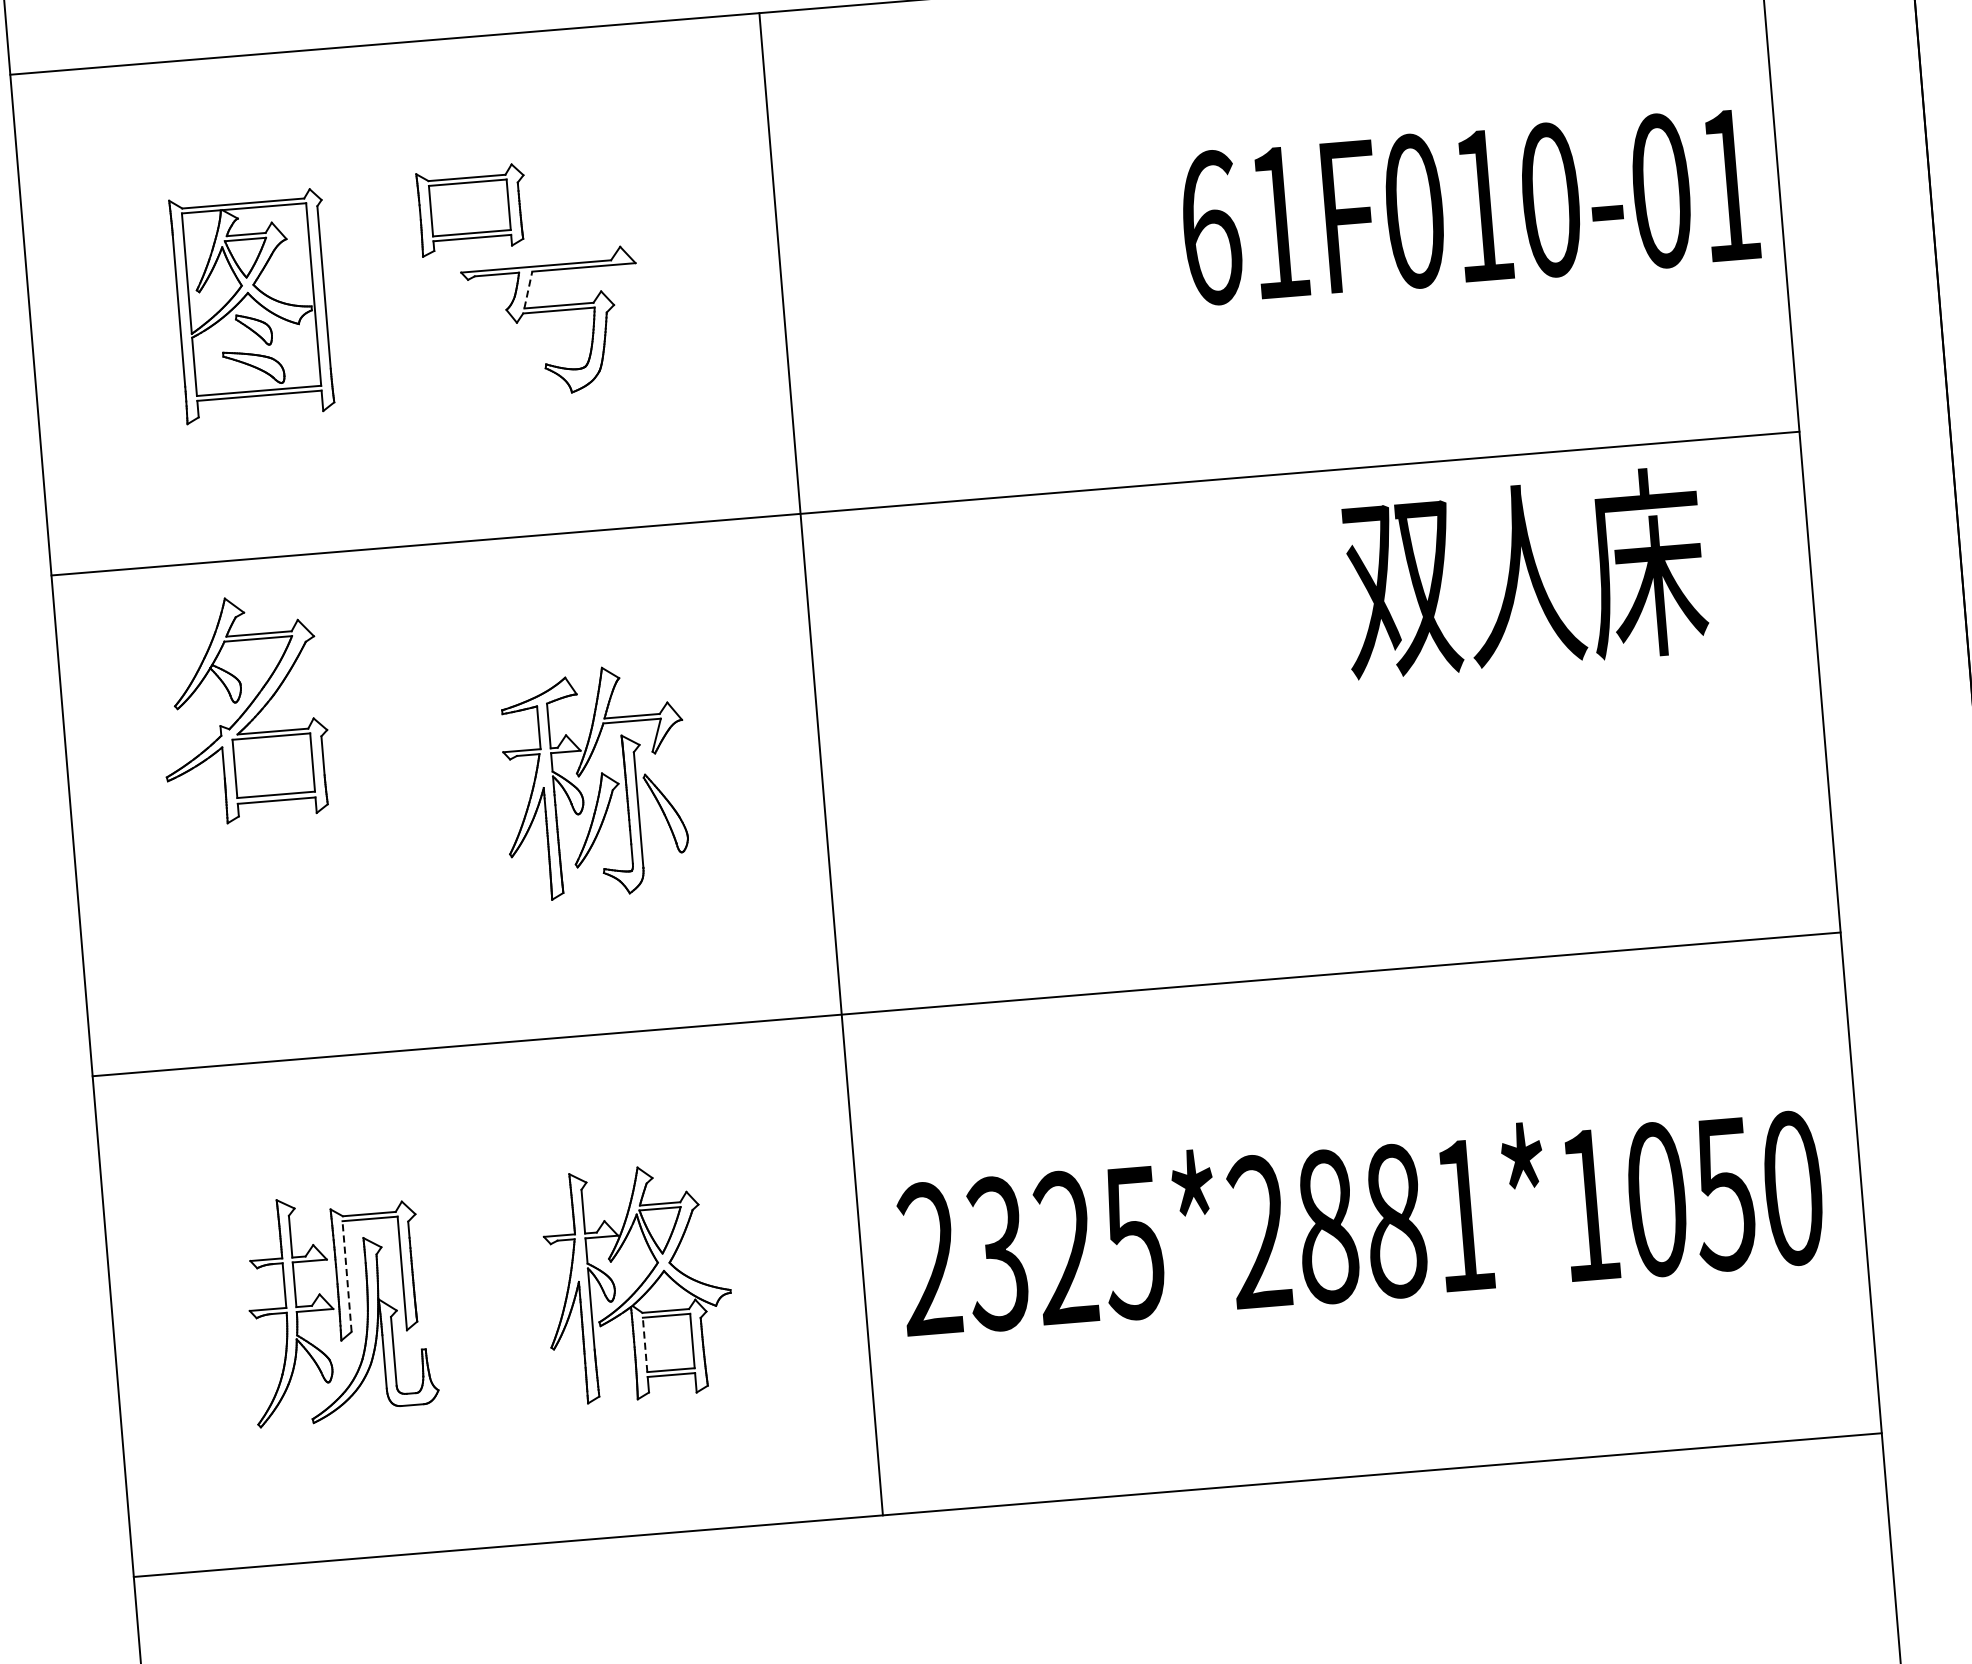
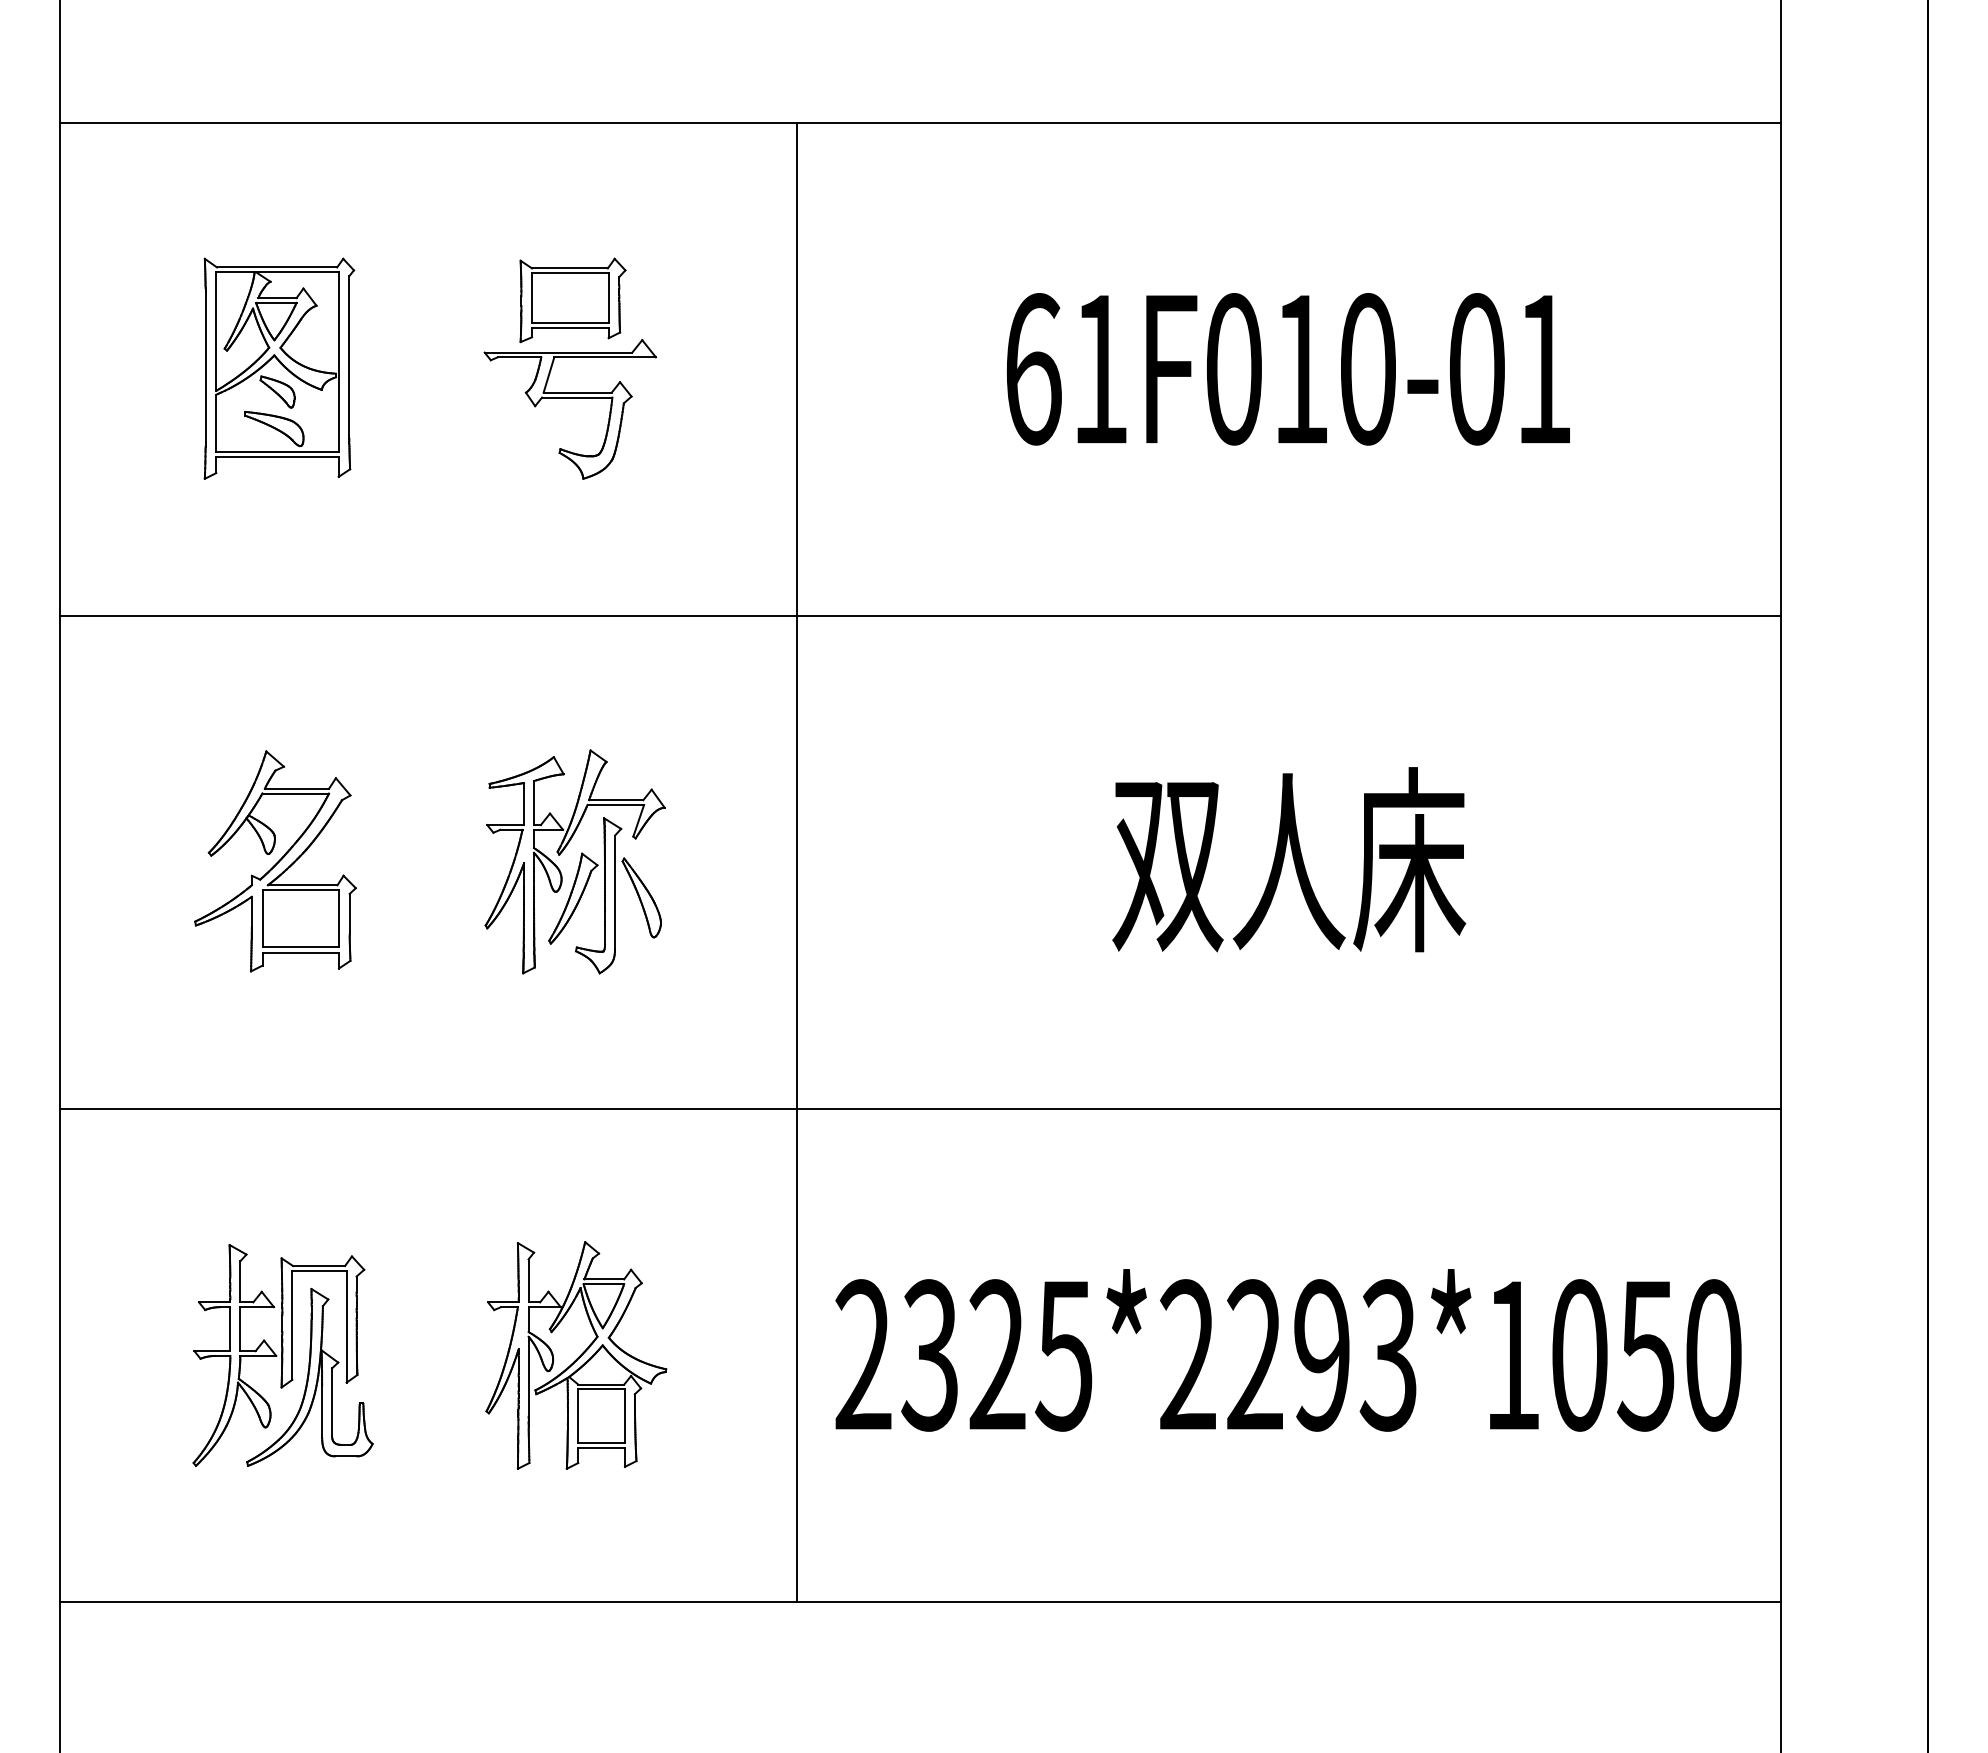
text: (1469, 206) -> (1288, 369), moved
part: (472, 210) -> (572, 300), moved
line: (528, 289) -> (549, 374), dashed -> solid
text: (1524, 572) -> (1289, 859), moved
part: (243, 709) -> (275, 861), moved
text: (1394, 1221) -> (1321, 1355), 2325*2881*1050 -> 2325*2293*1050
line: (347, 1276) -> (292, 1325), dashed -> solid
line: (645, 1345) -> (578, 1416), dashed -> solid

